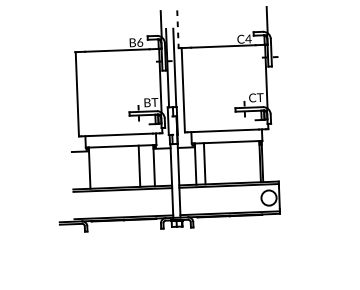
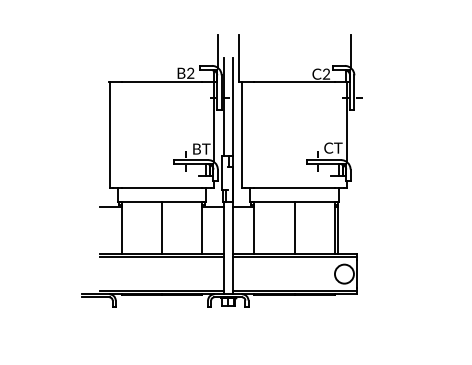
line: (177, 29) -> (238, 58), dashed -> solid
text: (248, 38) -> (326, 73), C4 -> C2
text: (139, 41) -> (190, 72), B6 -> B2
line: (204, 163) -> (294, 227), moved
line: (139, 165) -> (161, 227), moved

